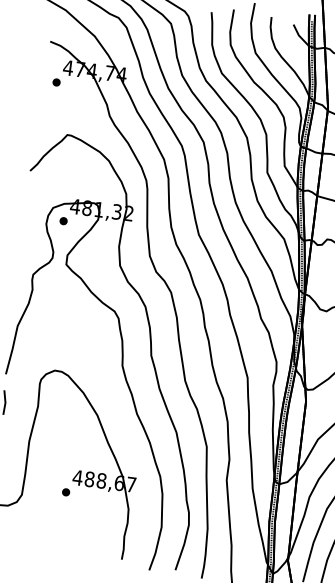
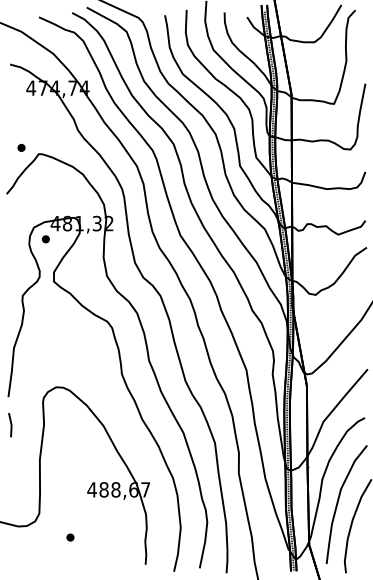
part: (56, 82) -> (21, 147), moved
part: (66, 492) -> (70, 537), moved

